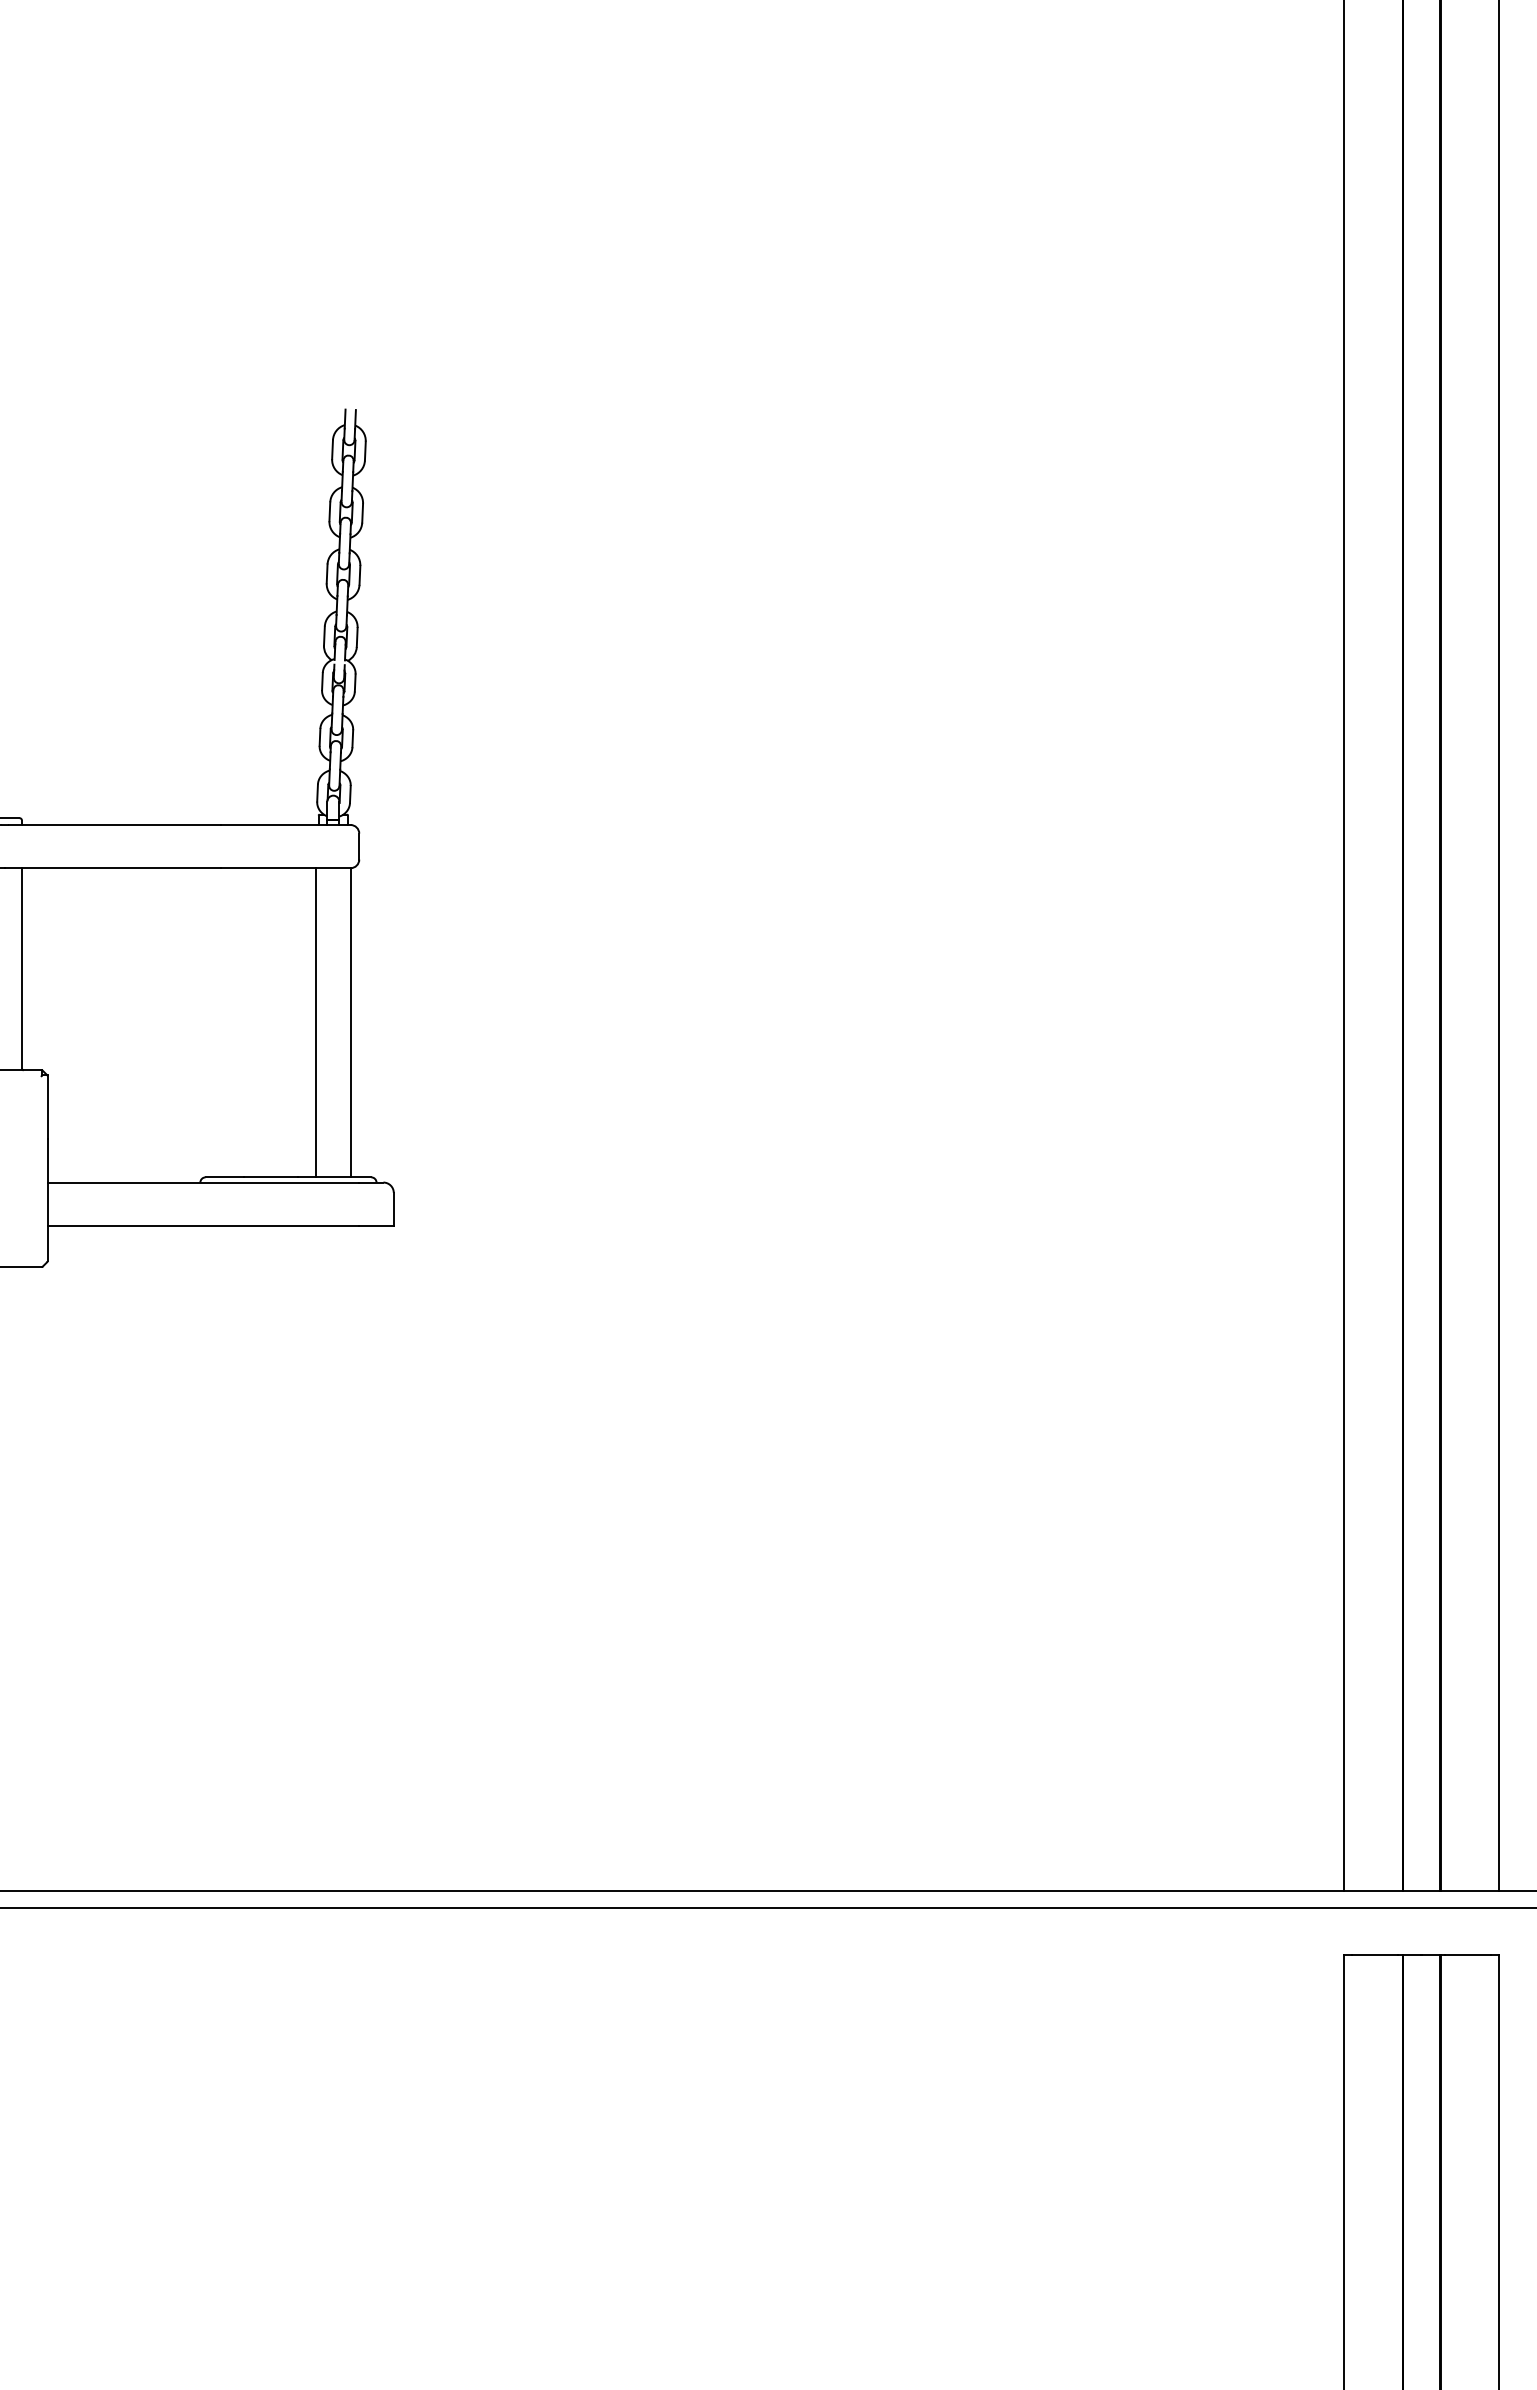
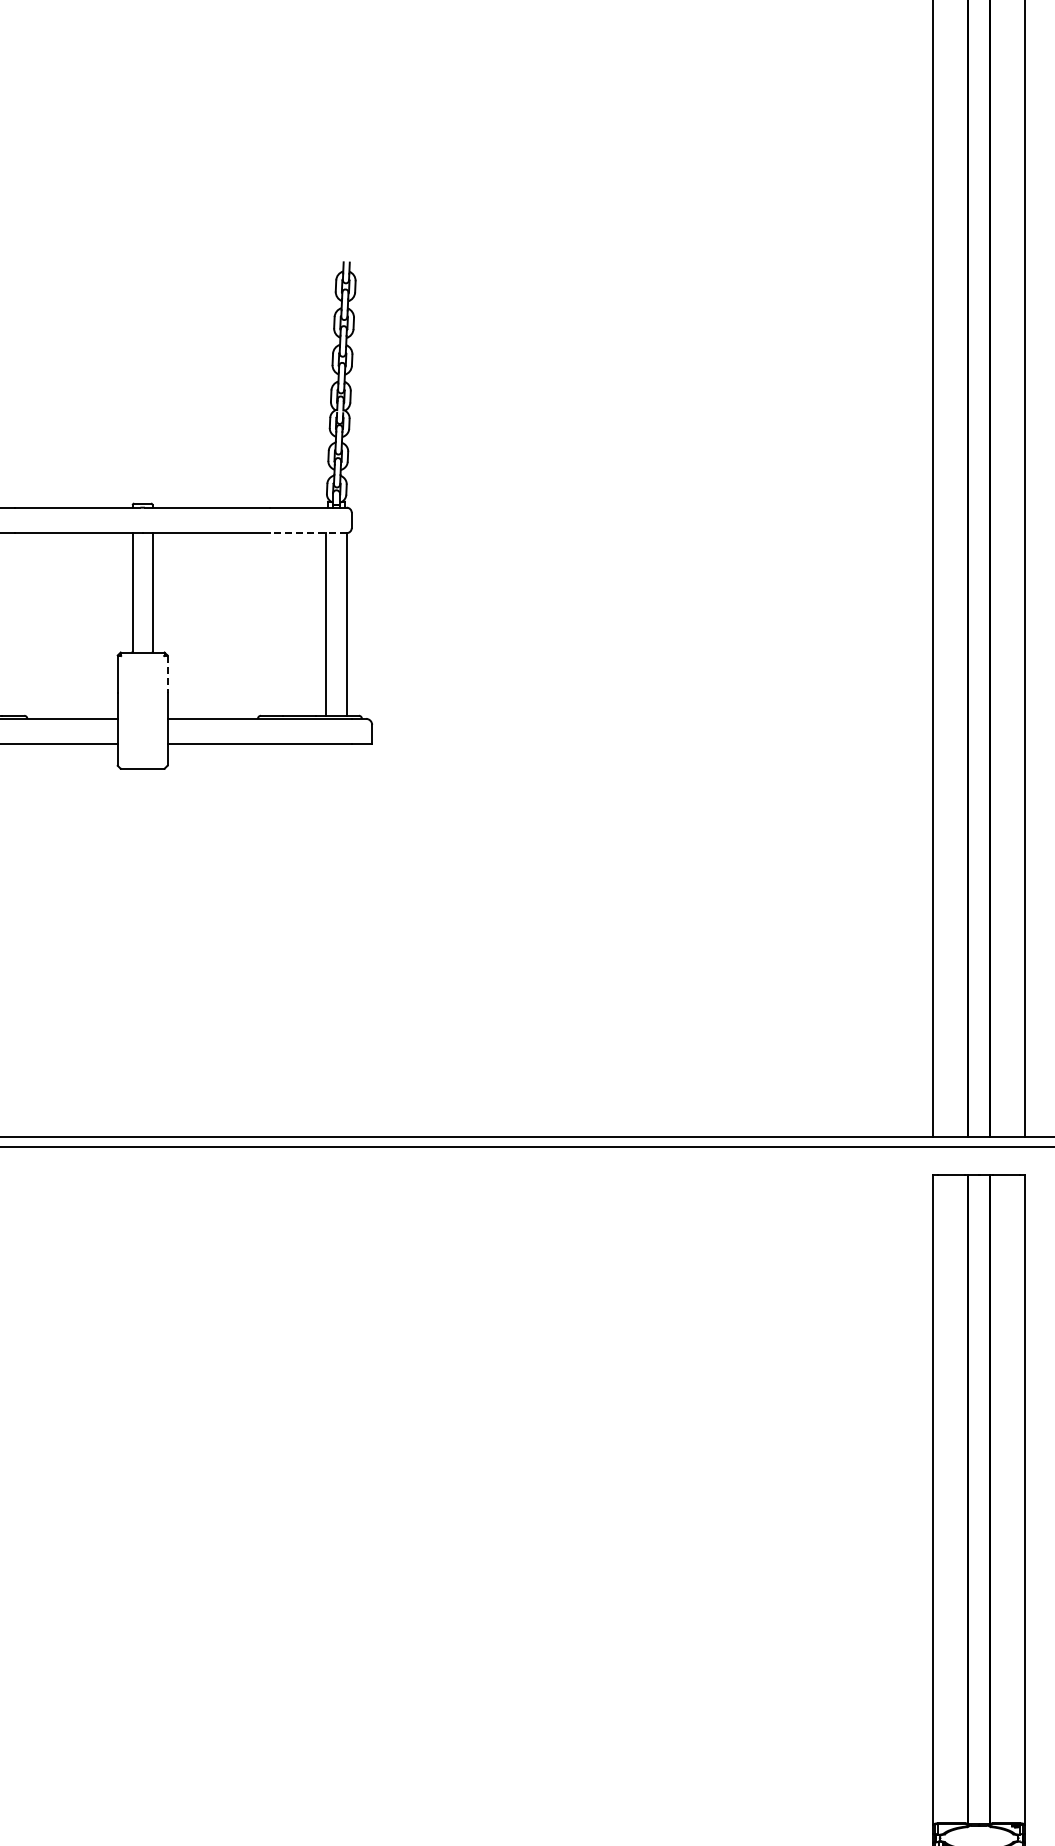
line: (284, 868) -> (307, 533), solid -> dashed
line: (47, 1107) -> (167, 674), solid -> dashed

